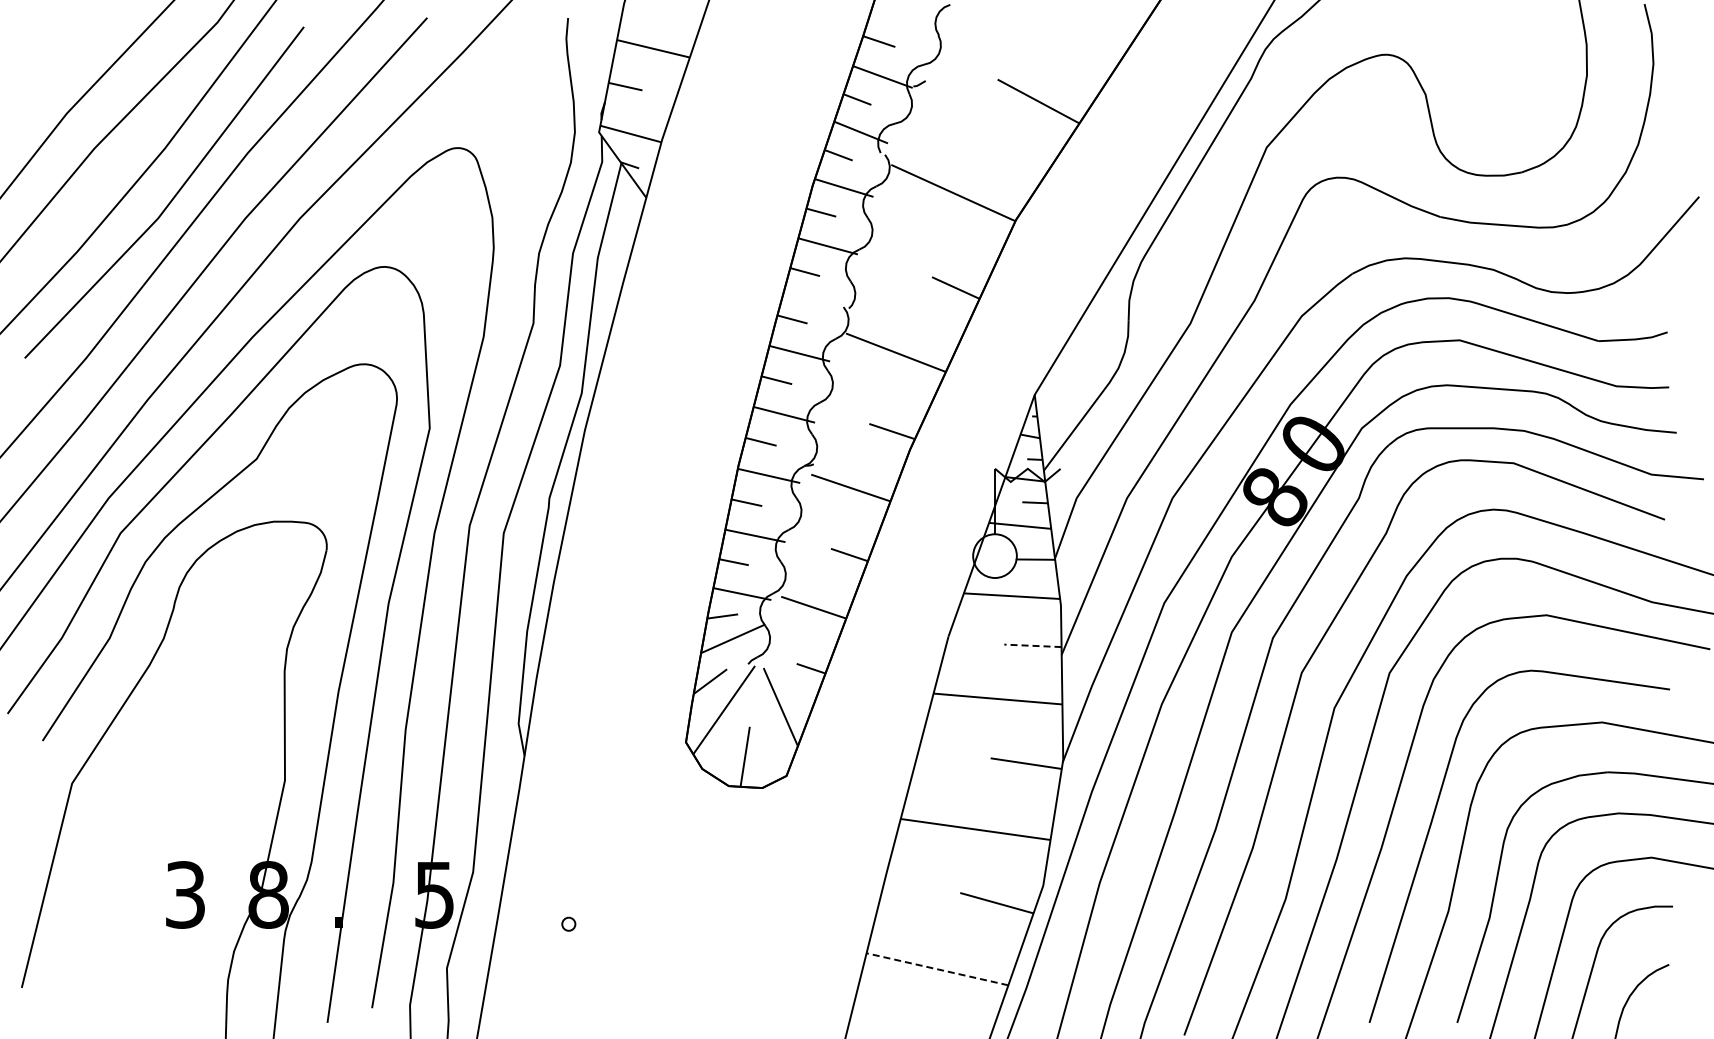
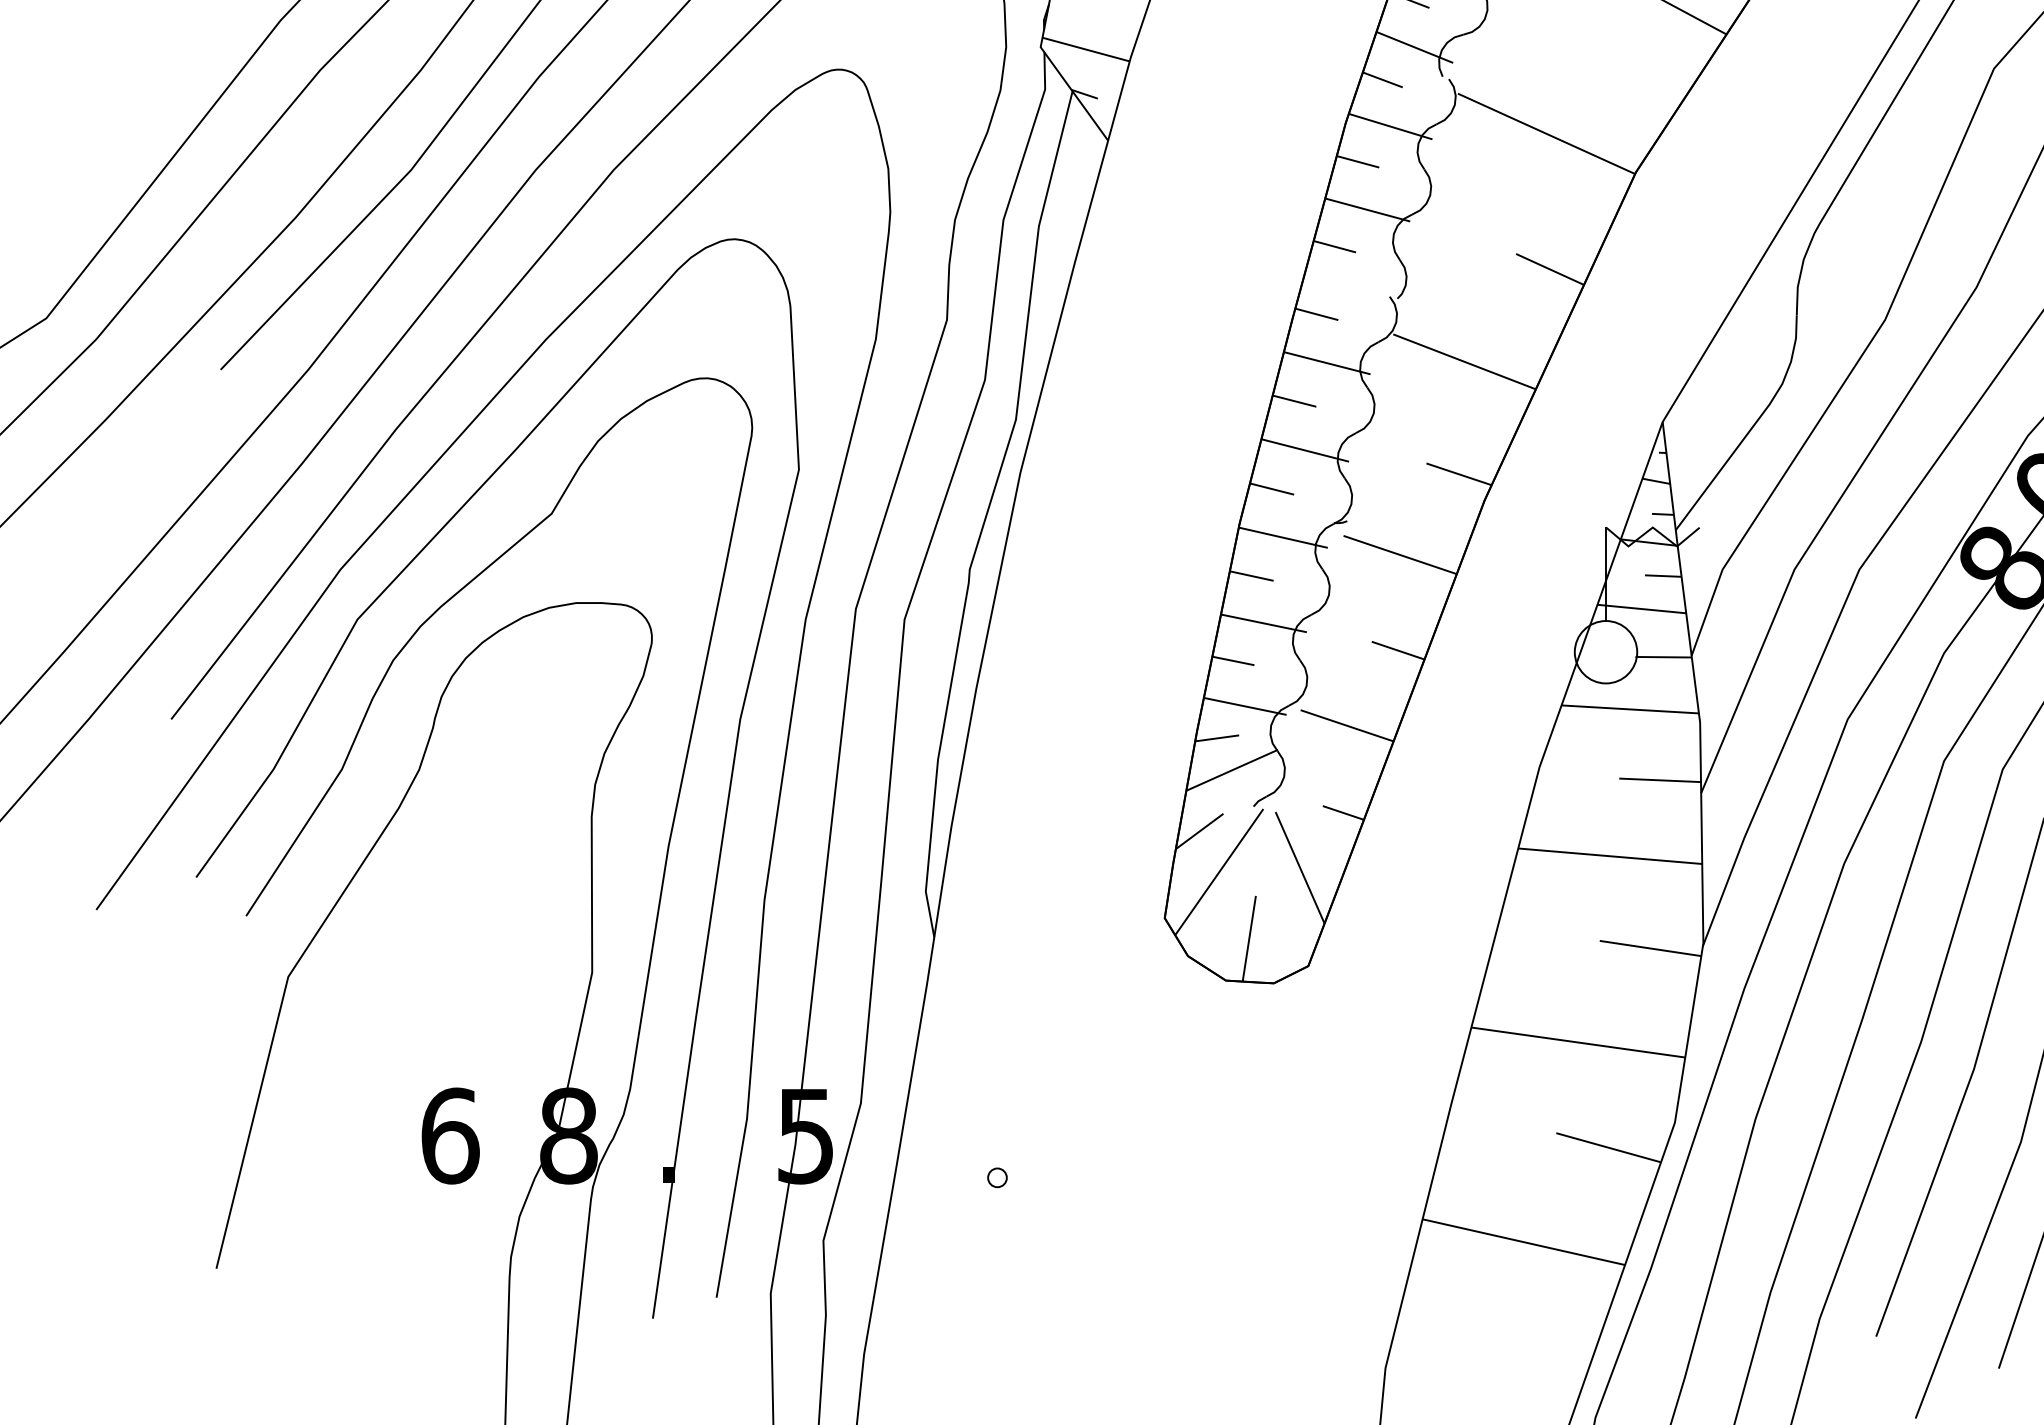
line: (1032, 645) -> (1659, 779), dashed -> solid
text: (185, 894) -> (450, 1135), 3 -> 6
line: (937, 969) -> (1523, 1242), dashed -> solid

